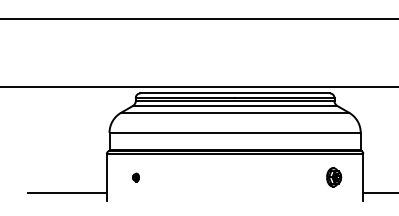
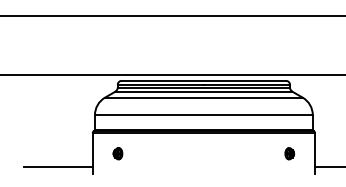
part: (135, 177) -> (117, 153), size x1.67
part: (333, 177) -> (289, 153), size x0.71

